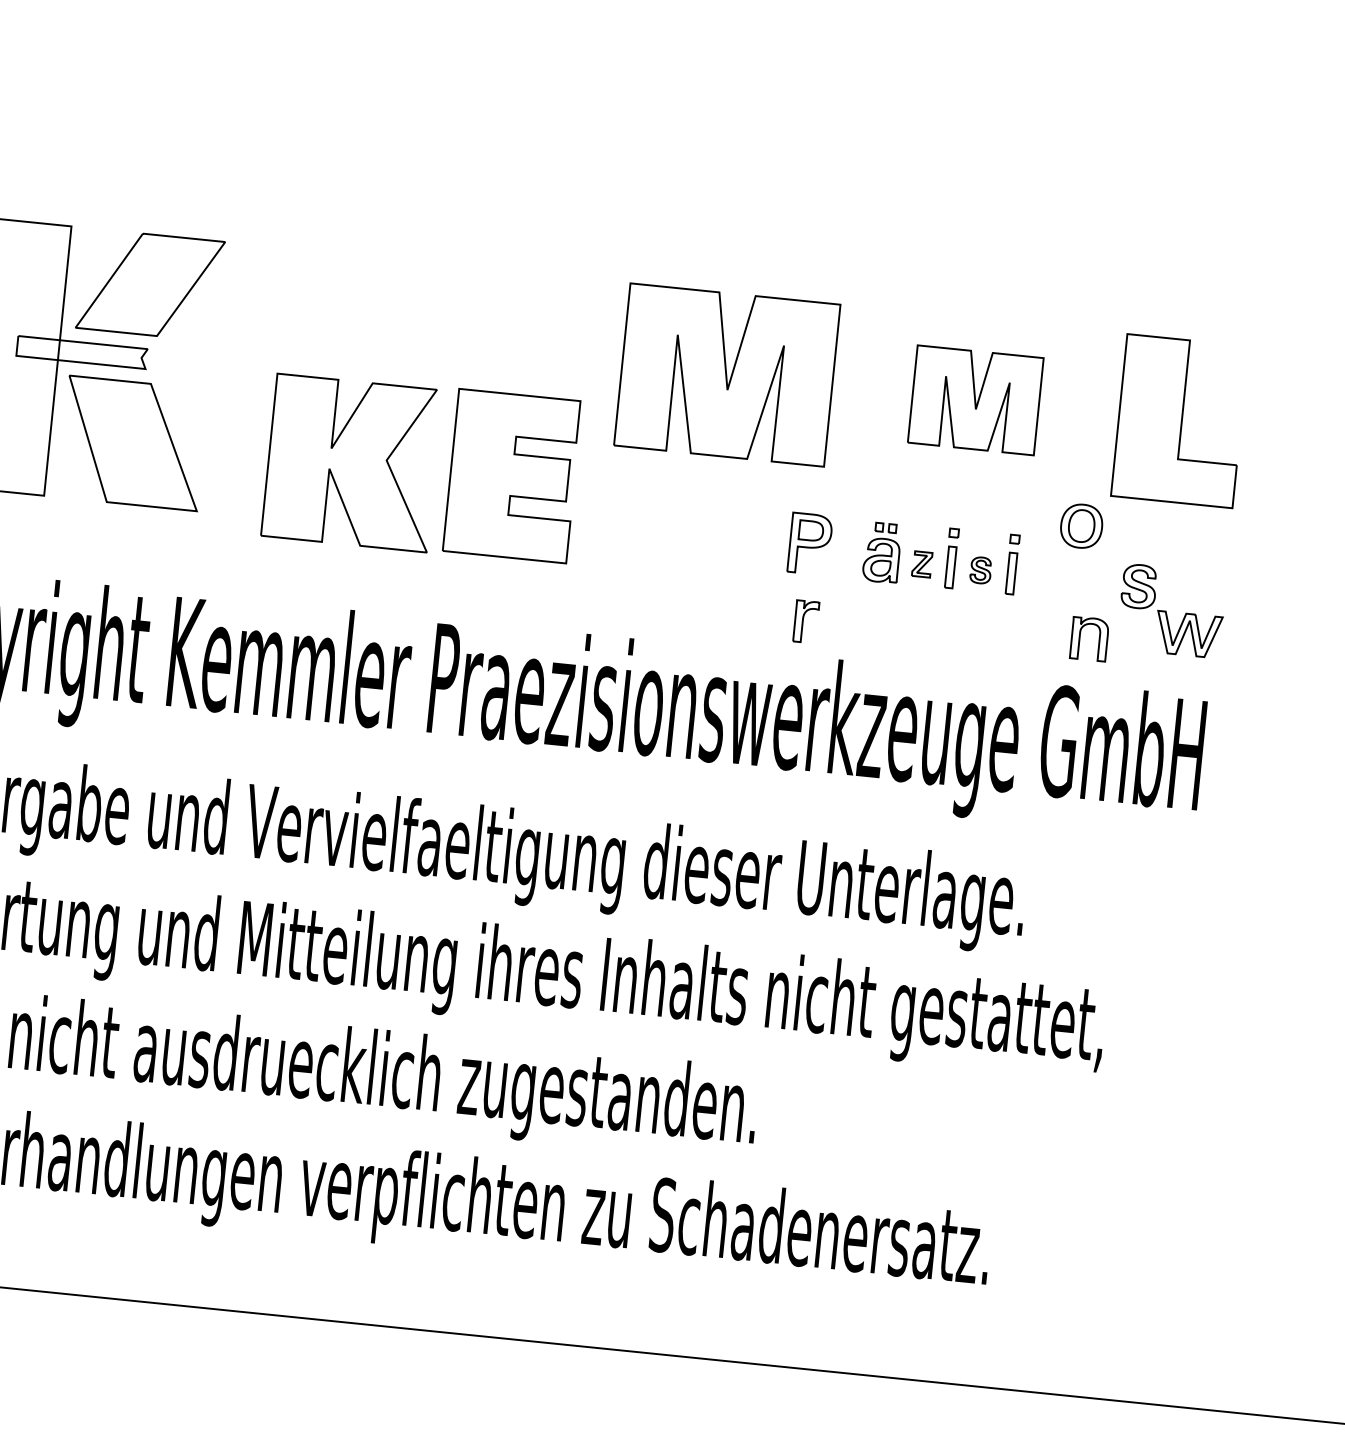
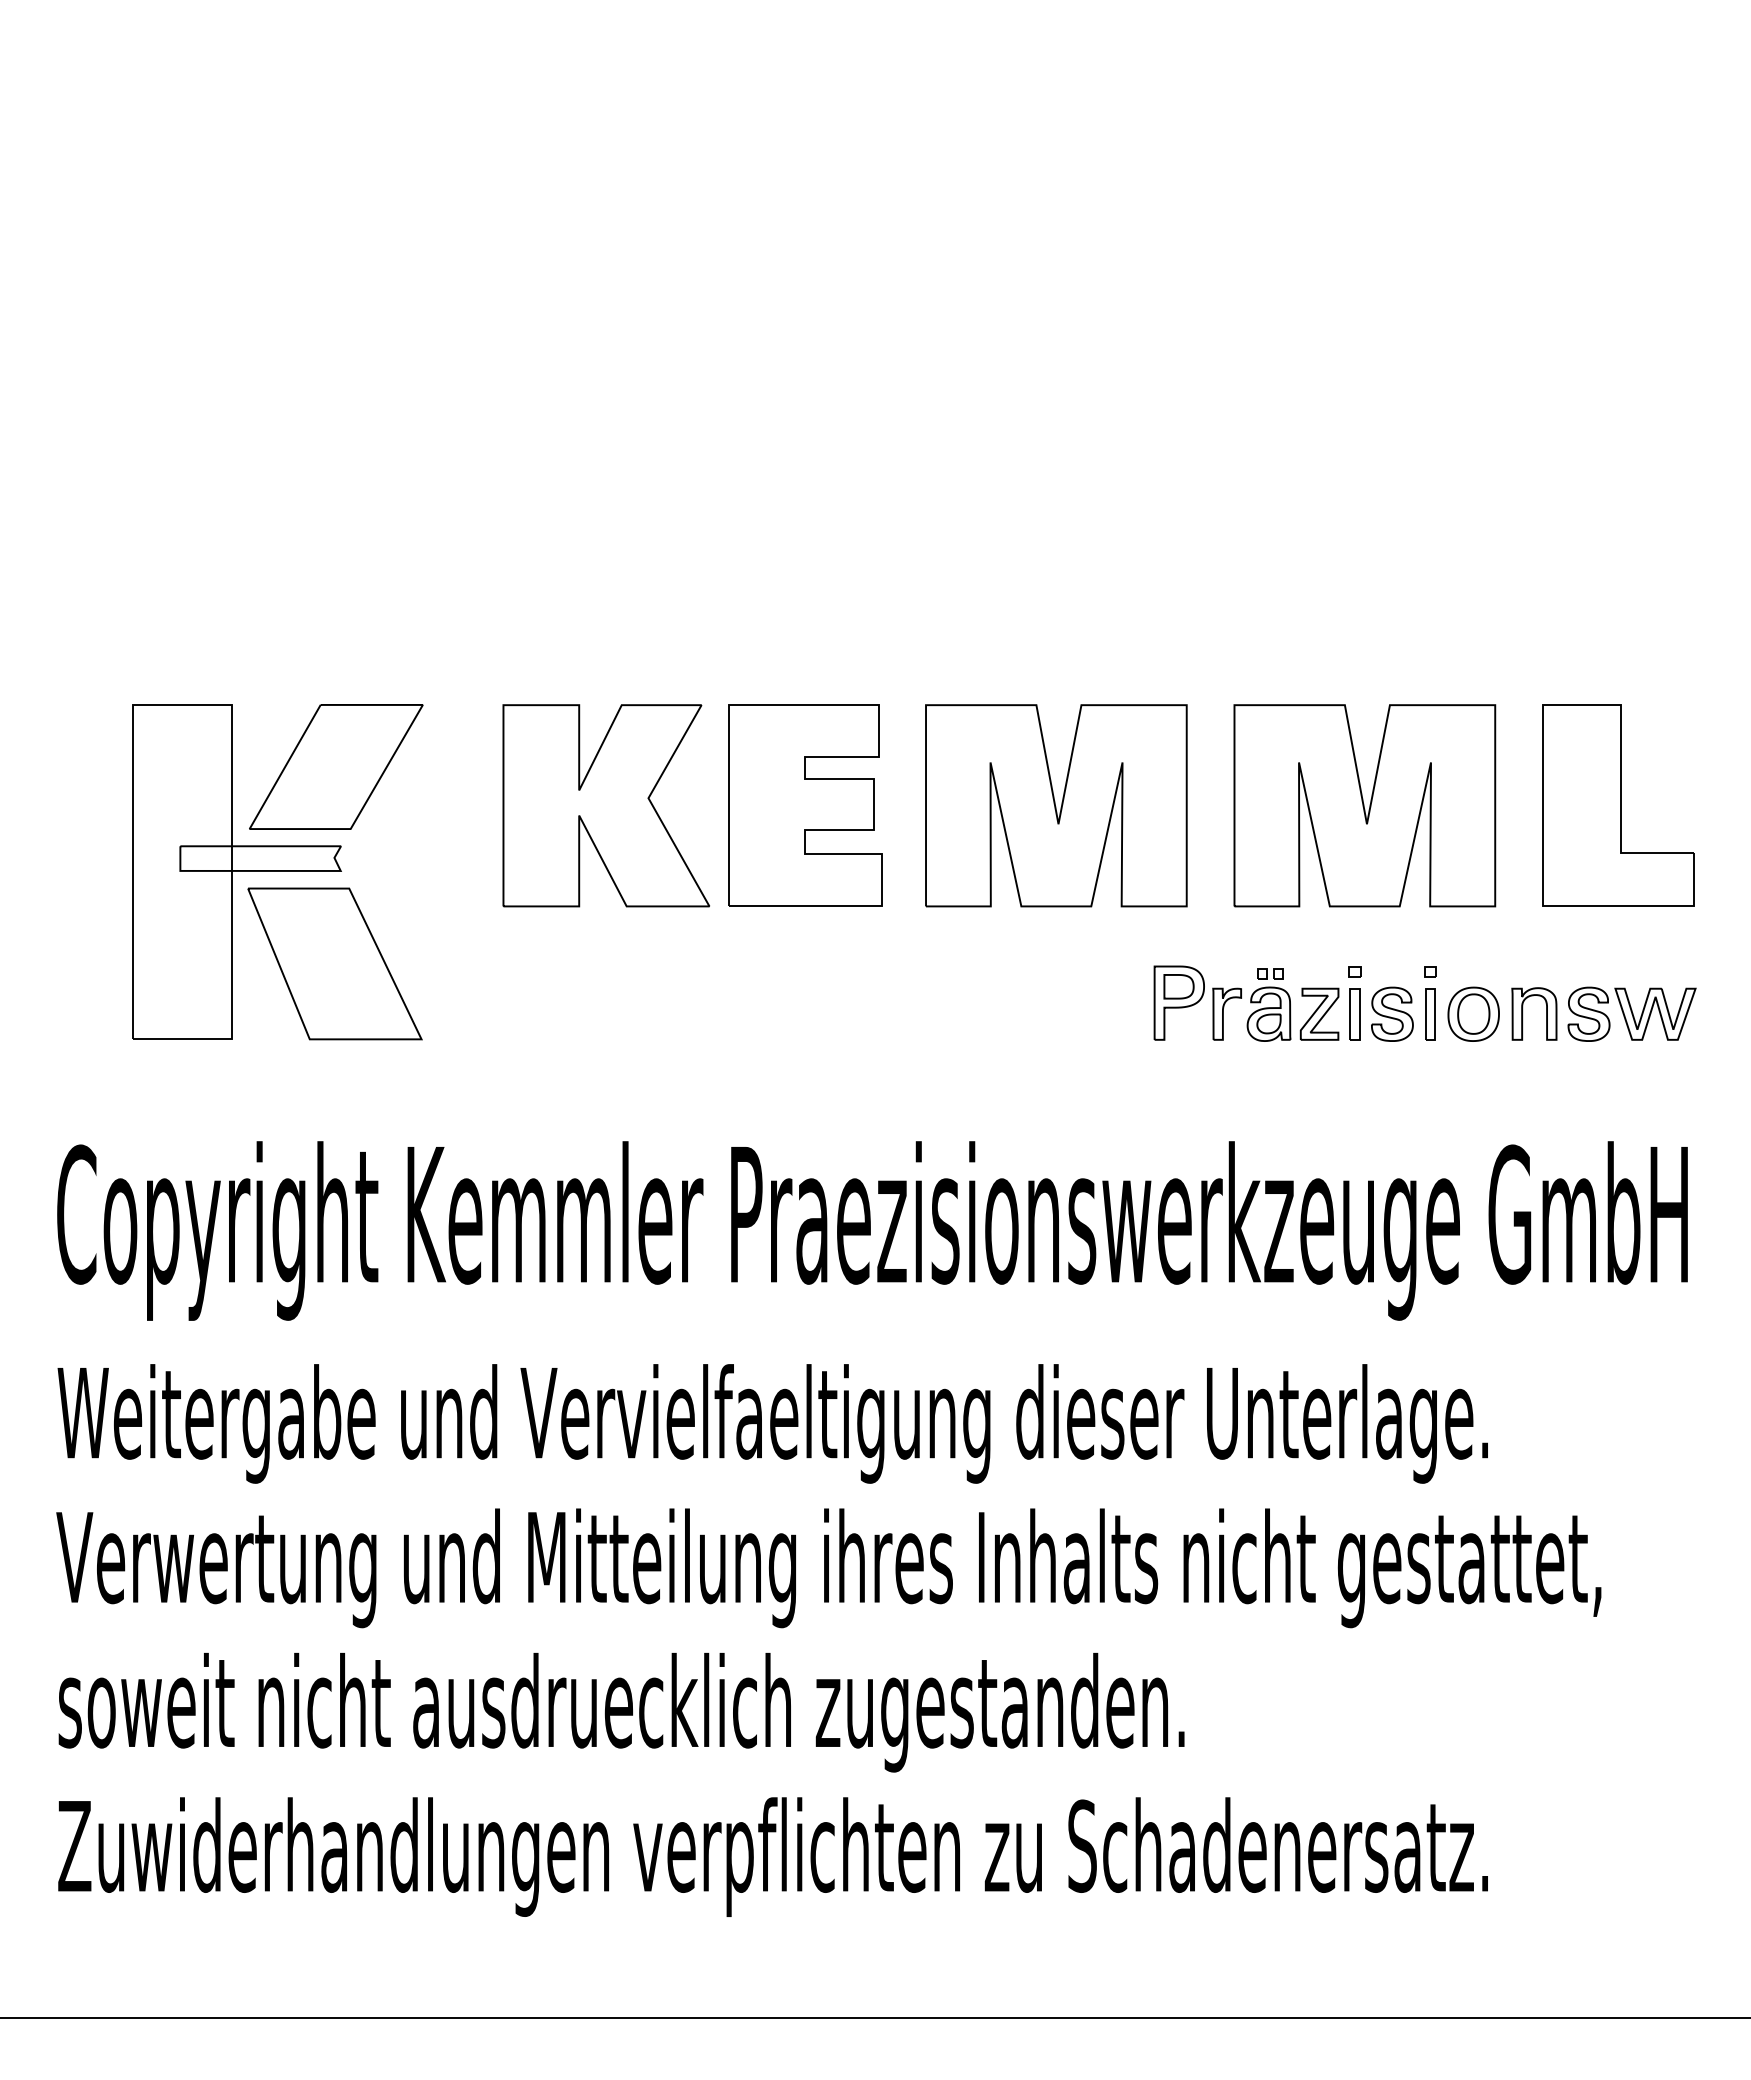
part: (975, 400) -> (1364, 805), size x1.67
part: (351, 462) -> (605, 805), moved
part: (512, 475) -> (805, 805), moved
part: (1081, 525) -> (1473, 1013), moved
part: (922, 563) -> (1319, 1013), size x1.67
part: (981, 569) -> (1392, 1013), size x1.67
part: (805, 621) -> (1226, 1013), moved
part: (1188, 634) -> (1655, 1013), moved
part: (1080, 637) -> (1523, 1013), moved

